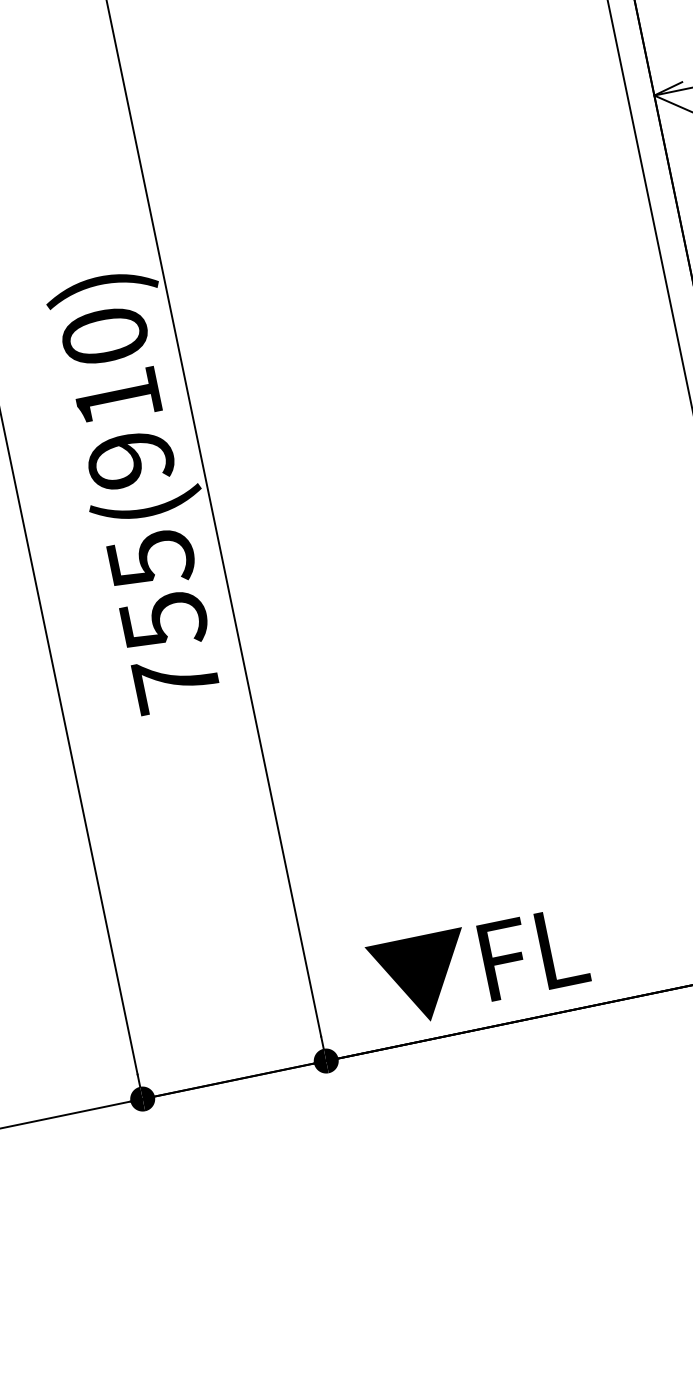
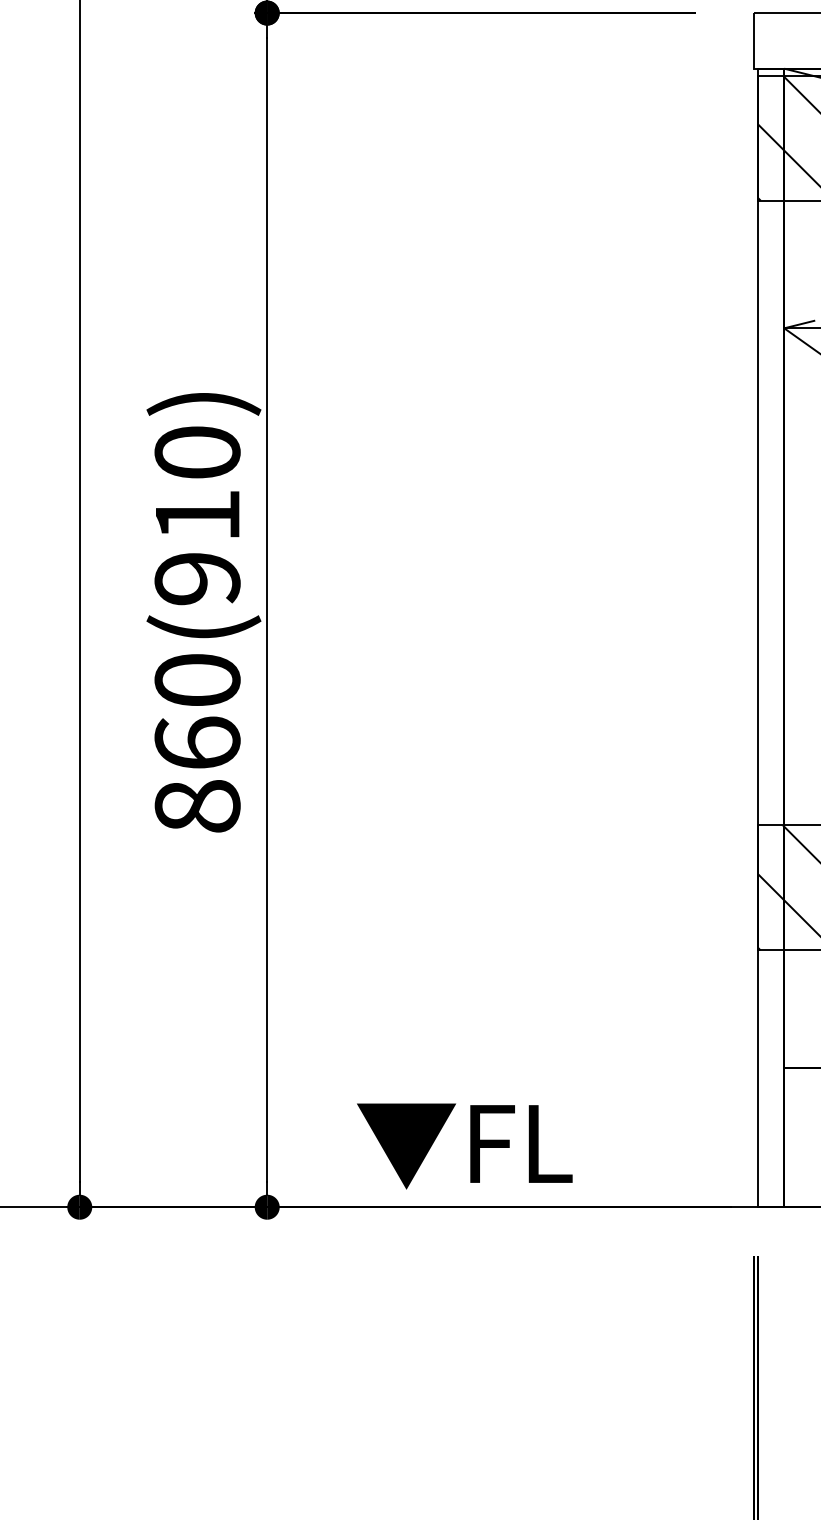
text: (163, 621) -> (197, 743), 755(910) -> 860(910)
text: (478, 967) -> (464, 1146), moved

